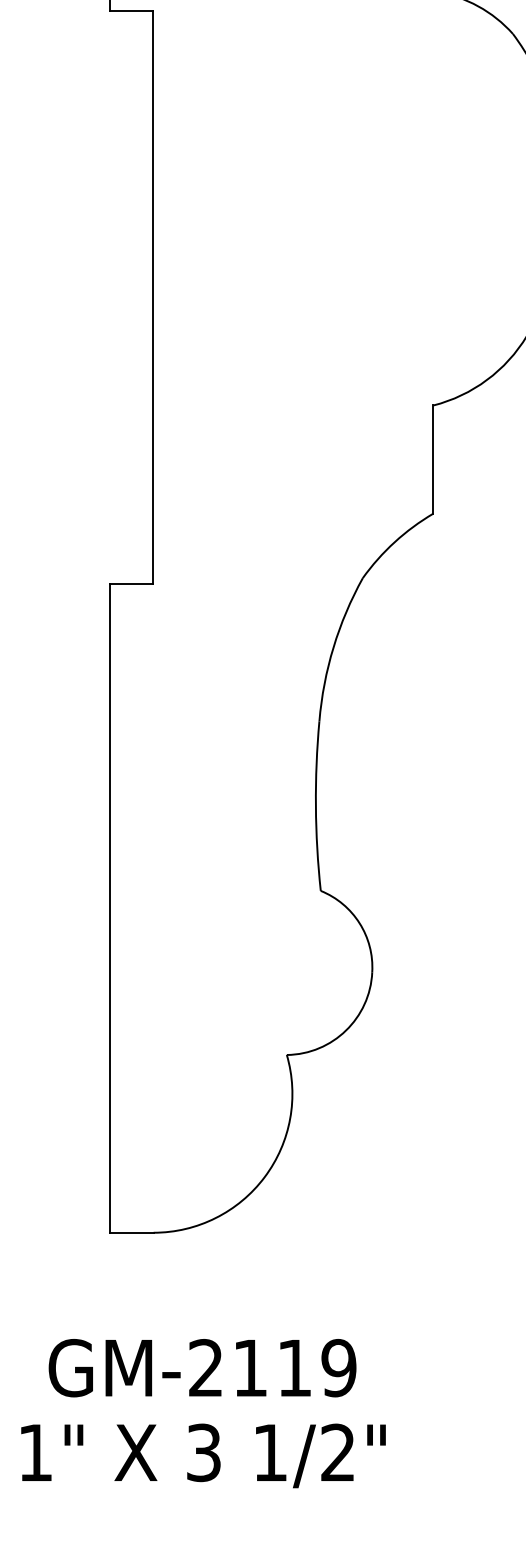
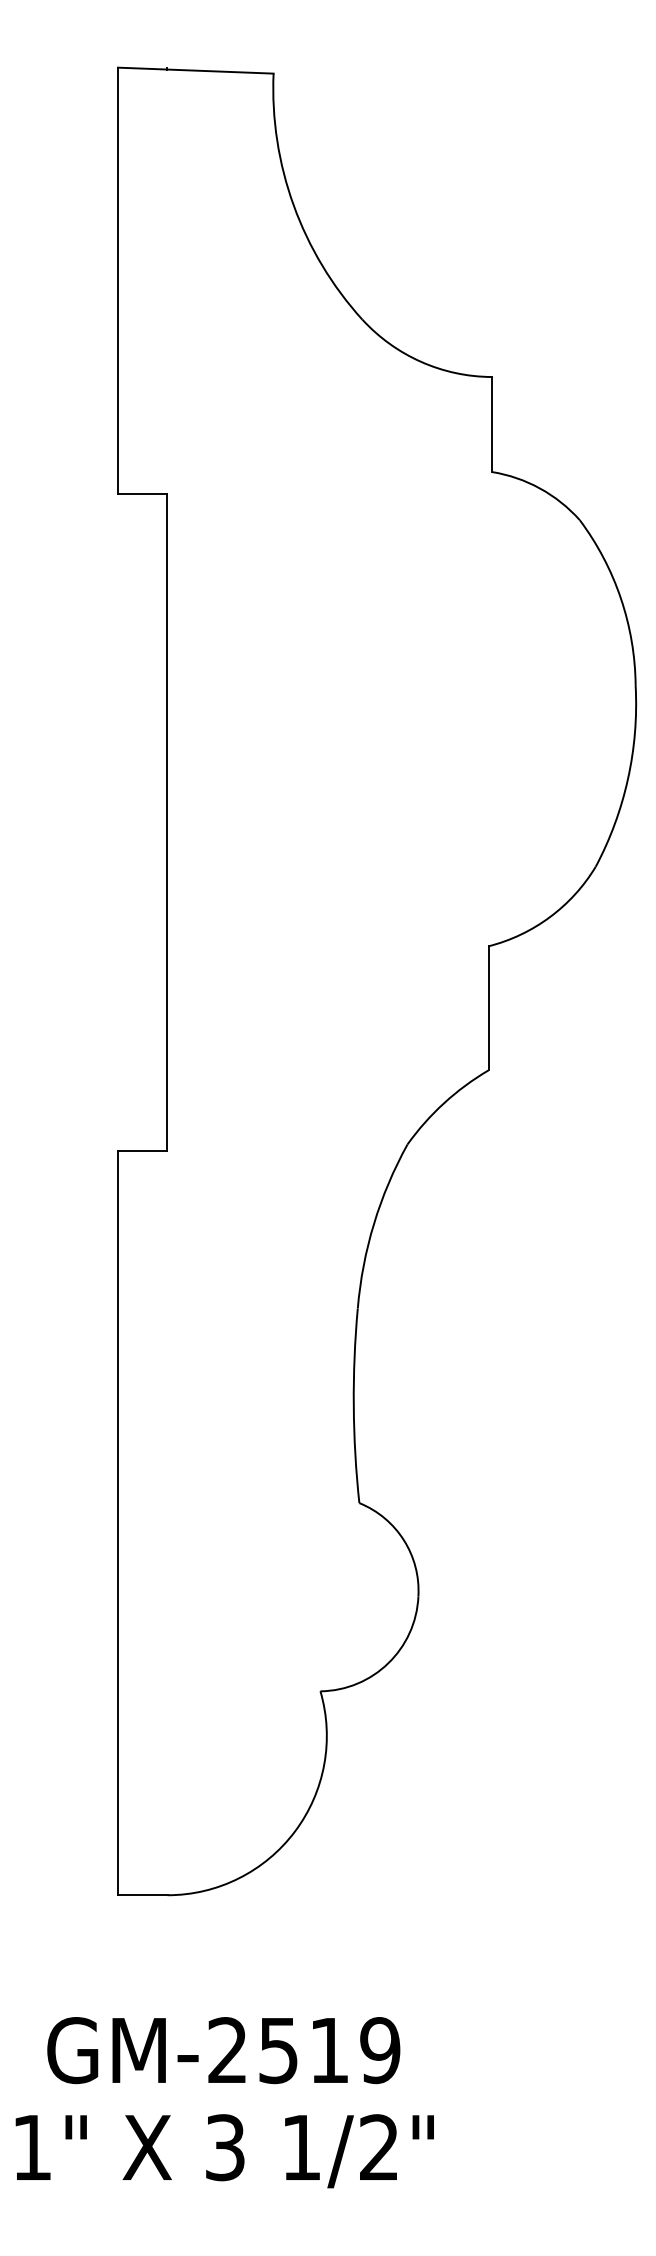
text: (250, 1368) -> (278, 2051), GM-2119 -> GM-2519

